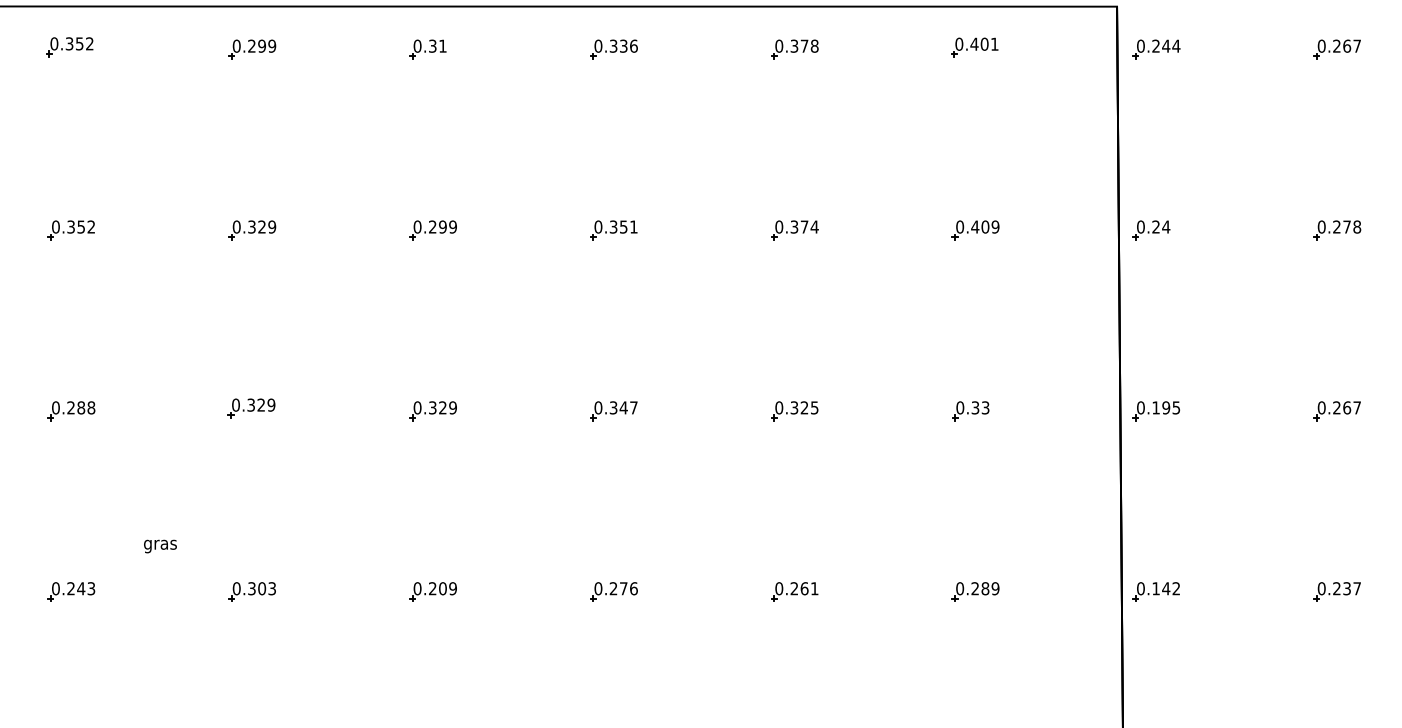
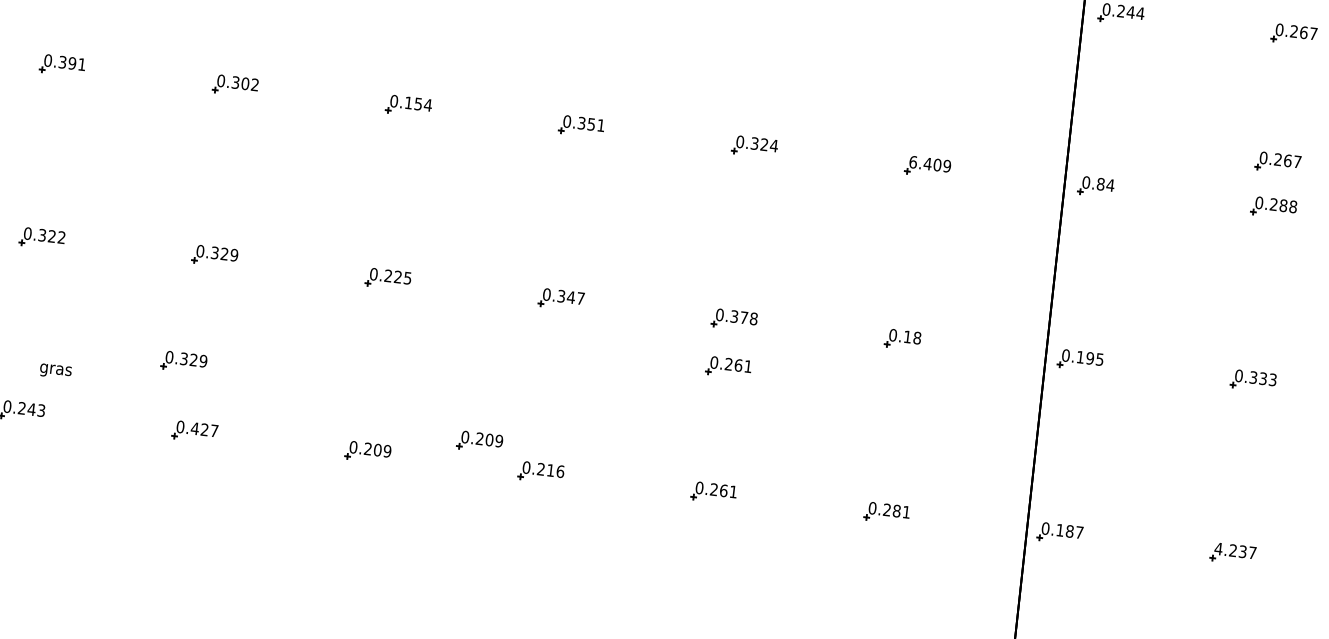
part: (1335, 183) -> (1277, 162), added
text: (85, 226) -> (76, 63), 0.352 -> 0.391
text: (267, 226) -> (250, 83), 0.329 -> 0.302
text: (443, 226) -> (419, 103), 0.299 -> 0.154
text: (804, 226) -> (764, 144), 0.374 -> 0.324
text: (960, 226) -> (913, 161), 0.409 -> 6.409
text: (1156, 226) -> (1101, 183), 0.24 -> 0.84
text: (1346, 226) -> (1283, 205), 0.278 -> 0.288
text: (81, 407) -> (52, 236), 0.288 -> 0.322
text: (442, 407) -> (397, 276), 0.329 -> 0.225
text: (809, 407) -> (748, 317), 0.325 -> 0.378
text: (980, 407) -> (912, 337), 0.33 -> 0.18
text: (1346, 407) -> (1262, 378), 0.267 -> 0.333
part: (794, 460) -> (728, 367), added
part: (232, 521) -> (184, 362), added
text: (160, 546) -> (55, 371), moved
part: (546, 567) -> (479, 441), added
text: (261, 588) -> (204, 429), 0.303 -> 0.427
text: (623, 588) -> (550, 470), 0.276 -> 0.216
text: (995, 588) -> (906, 512), 0.289 -> 0.281
text: (1171, 588) -> (1074, 531), 0.142 -> 0.187
text: (1321, 588) -> (1218, 548), 0.237 -> 4.237

